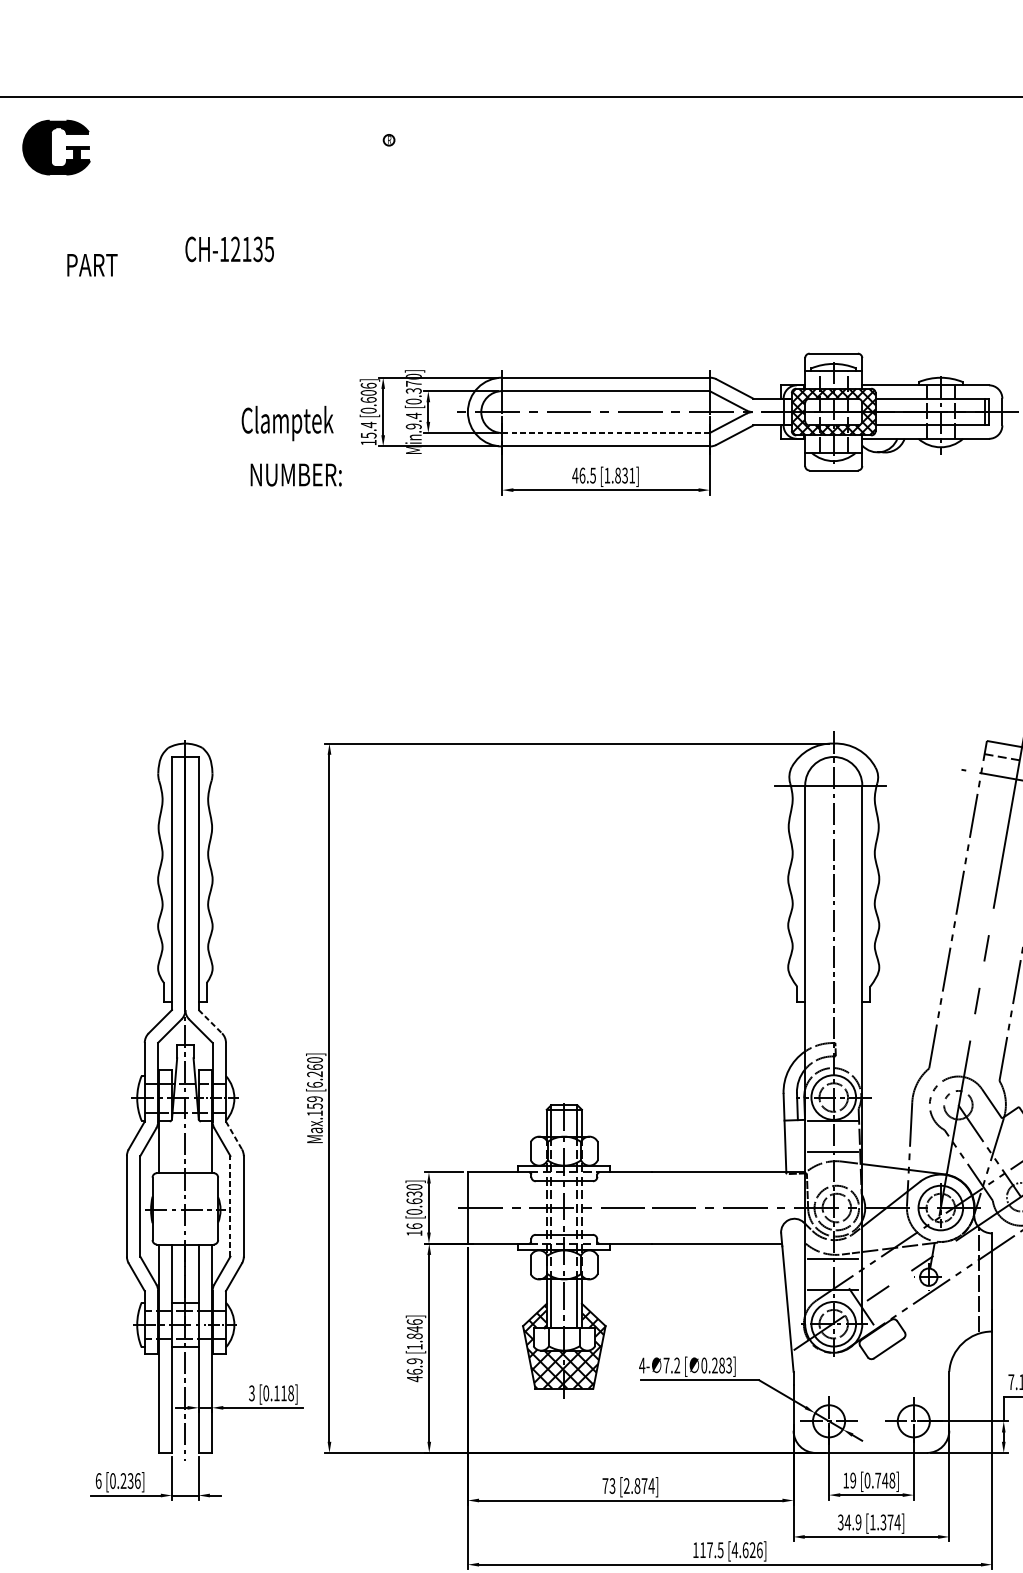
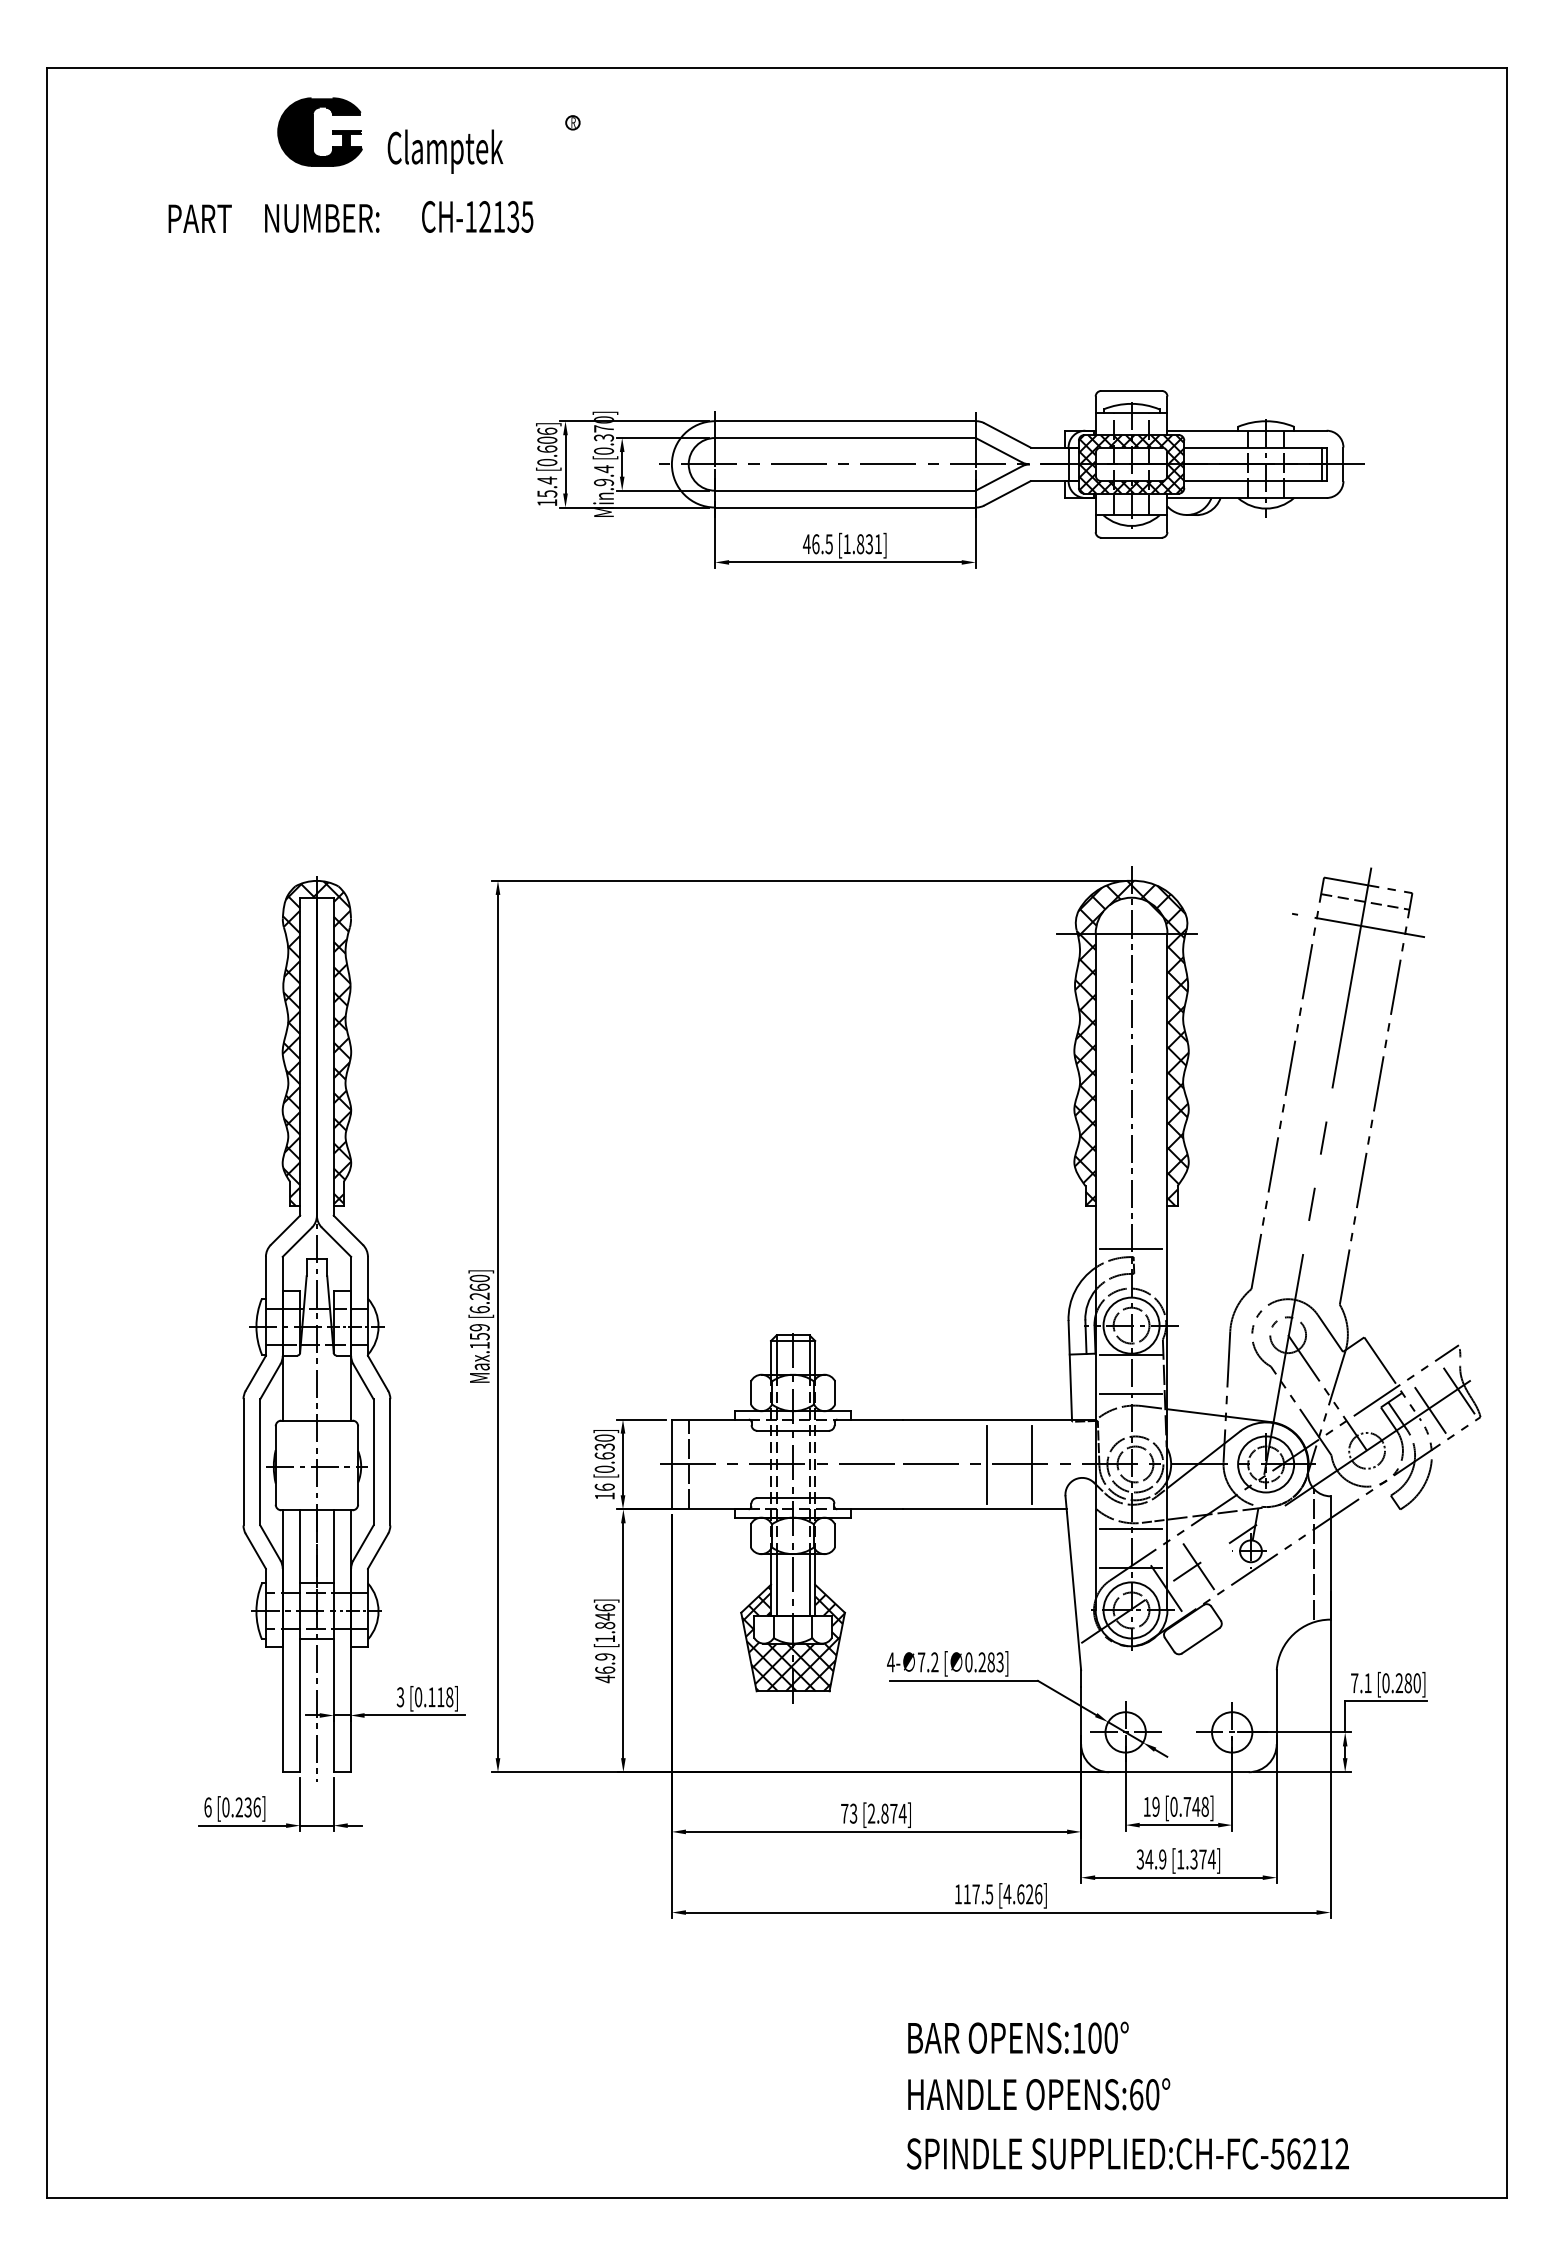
part: (56, 147) -> (319, 131), moved
text: (229, 249) -> (477, 216), moved
text: (91, 264) -> (199, 218), moved
text: (287, 423) -> (445, 151), moved
line: (605, 432) -> (844, 490), dashed -> solid
text: (296, 475) -> (322, 218), moved
hatch: (185, 873) -> (316, 1043), added
hatch: (833, 873) -> (1131, 1043), added
line: (210, 1021) -> (348, 1230), dashed -> solid
line: (832, 1036) -> (1130, 1249), added
line: (234, 1135) -> (378, 1373), dashed -> solid
line: (230, 1205) -> (373, 1461), dashed -> solid
line: (481, 1208) -> (688, 1464), added
line: (718, 1208) -> (986, 1464), added
line: (754, 1208) -> (1031, 1464), added
line: (885, 1286) -> (1196, 1563), added

